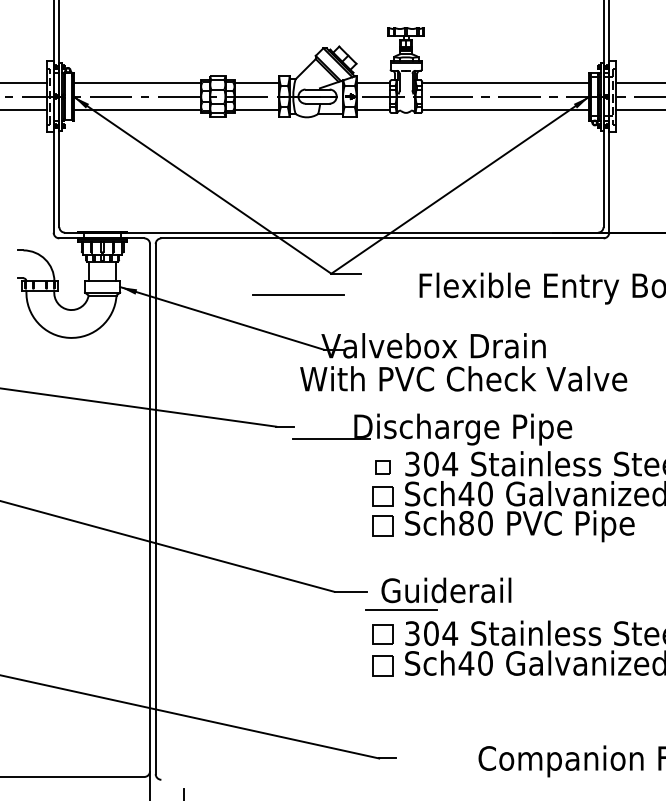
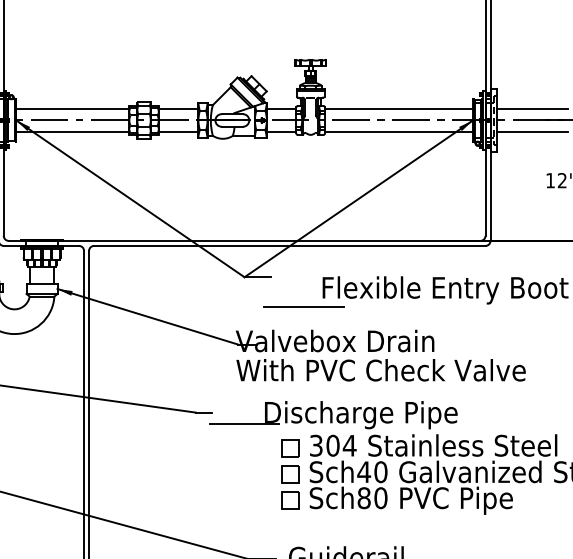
line: (298, 294) -> (303, 307), moved
text: (463, 378) -> (380, 369), moved
part: (382, 467) -> (289, 448), size x1.43

